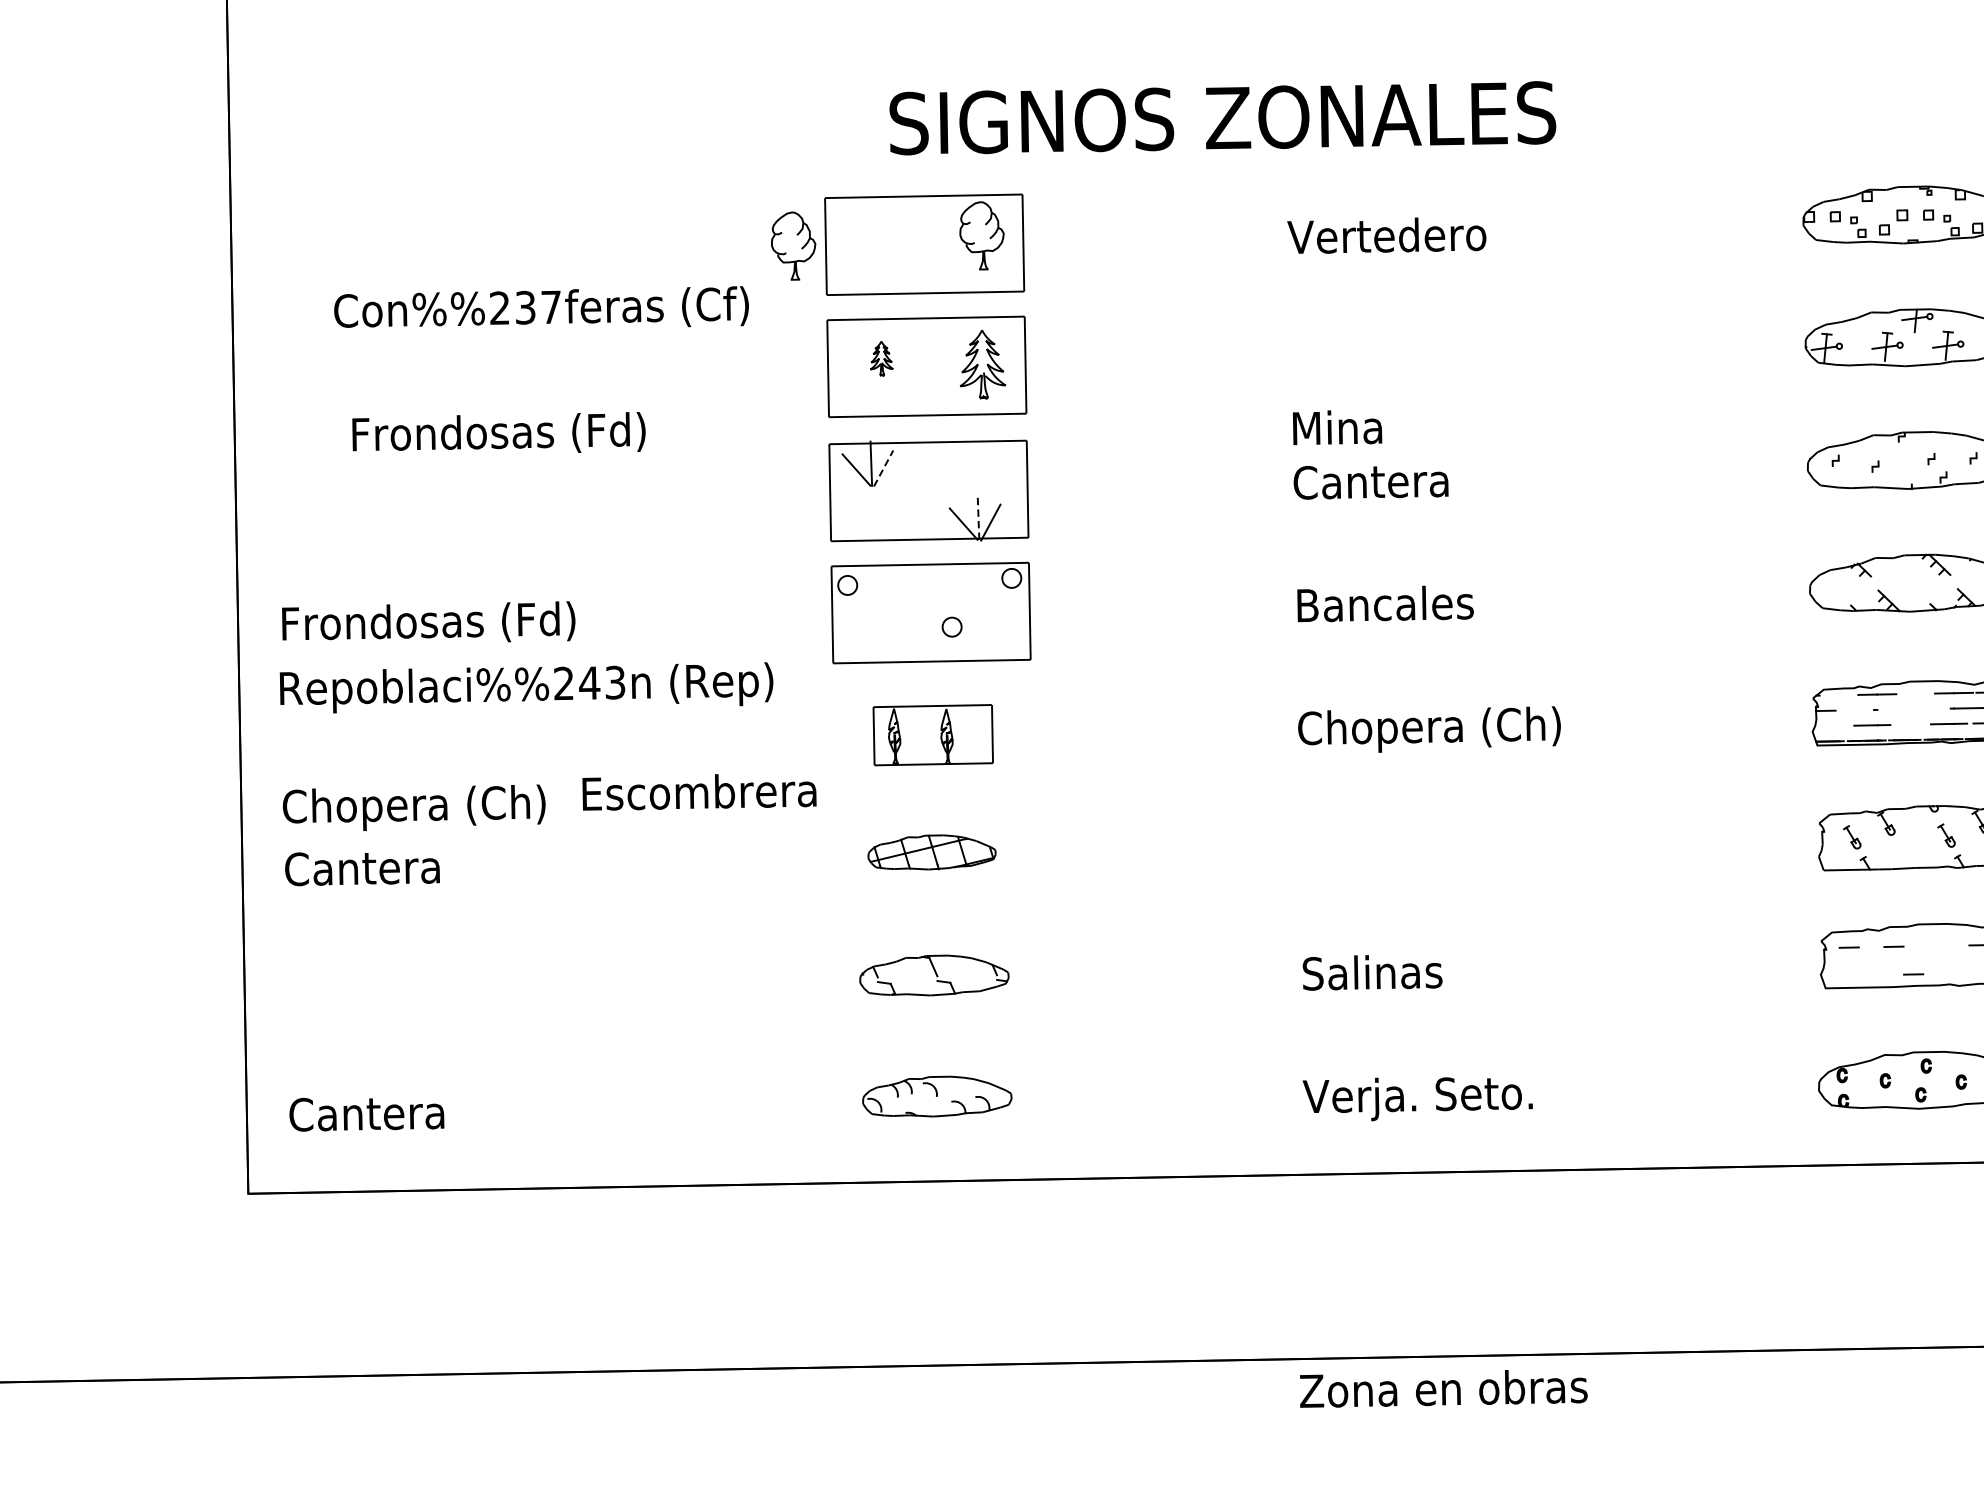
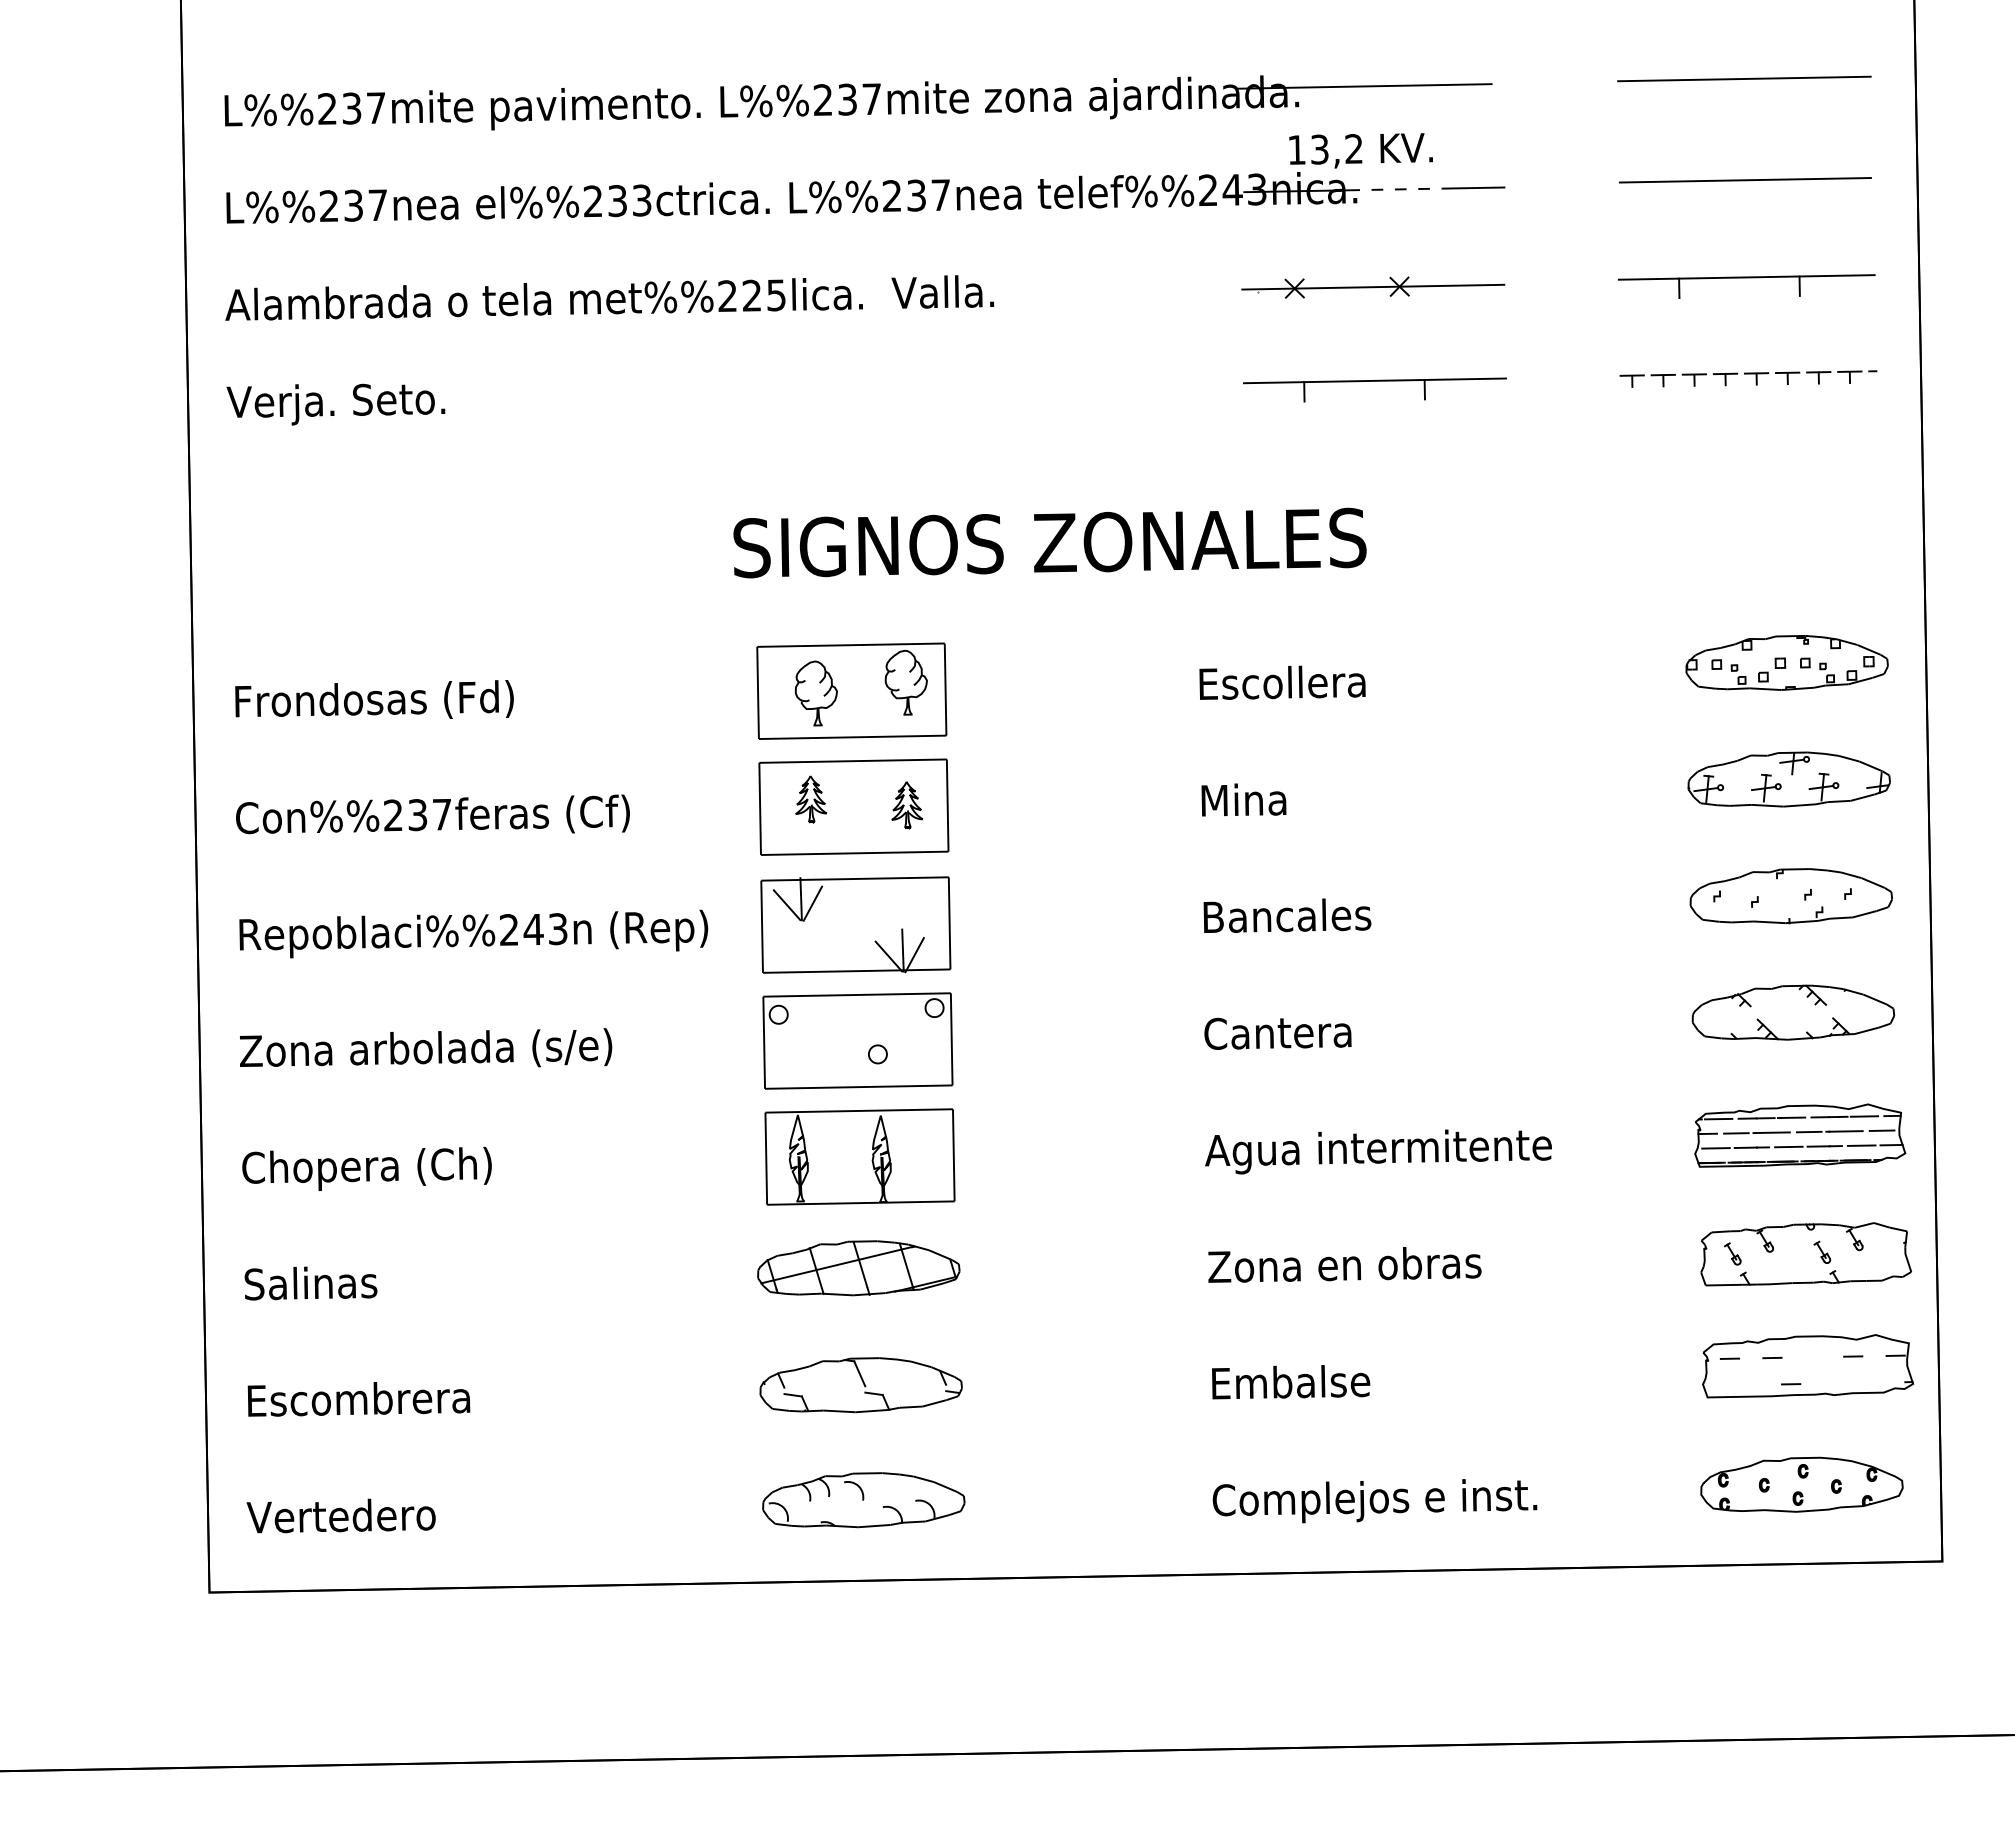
text: (1222, 117) -> (1049, 542), moved
text: (1386, 235) -> (1290, 682), Vertedero -> Escollera
part: (792, 246) -> (815, 693), moved
text: (541, 307) -> (432, 814), moved
part: (881, 358) -> (810, 799), size x1.43
part: (983, 365) -> (907, 805), size x0.71
text: (1337, 427) -> (1243, 799), moved
text: (498, 432) -> (374, 699), moved
line: (884, 468) -> (813, 903), dashed -> solid
text: (1382, 480) -> (1286, 915), Cantera -> Bancales
line: (978, 517) -> (902, 950), dashed -> solid
text: (1384, 604) -> (1288, 1032), Bancales -> Cantera
text: (476, 620) -> (426, 1048), Frondosas (Fd) -> Zona arbolada (s/e)
text: (526, 687) -> (473, 933), moved
line: (1914, 693) -> (1791, 1117), added
line: (1837, 694) -> (1718, 1118), added
line: (1931, 708) -> (1808, 1131), added
line: (1894, 709) -> (1772, 1132), added
line: (1856, 710) -> (1736, 1133), added
line: (1910, 724) -> (1788, 1146), added
line: (1834, 726) -> (1715, 1148), added
text: (1479, 729) -> (1378, 1151), Chopera (Ch) -> Agua intermitente
part: (932, 734) -> (859, 1156), size x1.67
text: (698, 792) -> (358, 1399), moved
text: (413, 807) -> (366, 1168), moved
part: (931, 852) -> (858, 1268), size x1.67
text: (362, 868) -> (317, 1283), Cantera -> Salinas
text: (1386, 972) -> (1290, 1382), Salinas -> Embalse
part: (933, 975) -> (860, 1385), size x1.43
part: (936, 1096) -> (863, 1500), size x1.43
text: (1473, 1097) -> (1373, 1501), Verja. Seto. -> Complejos e inst.
text: (386, 1112) -> (340, 1515), Cantera -> Vertedero
text: (1443, 1388) -> (1344, 1264), moved

